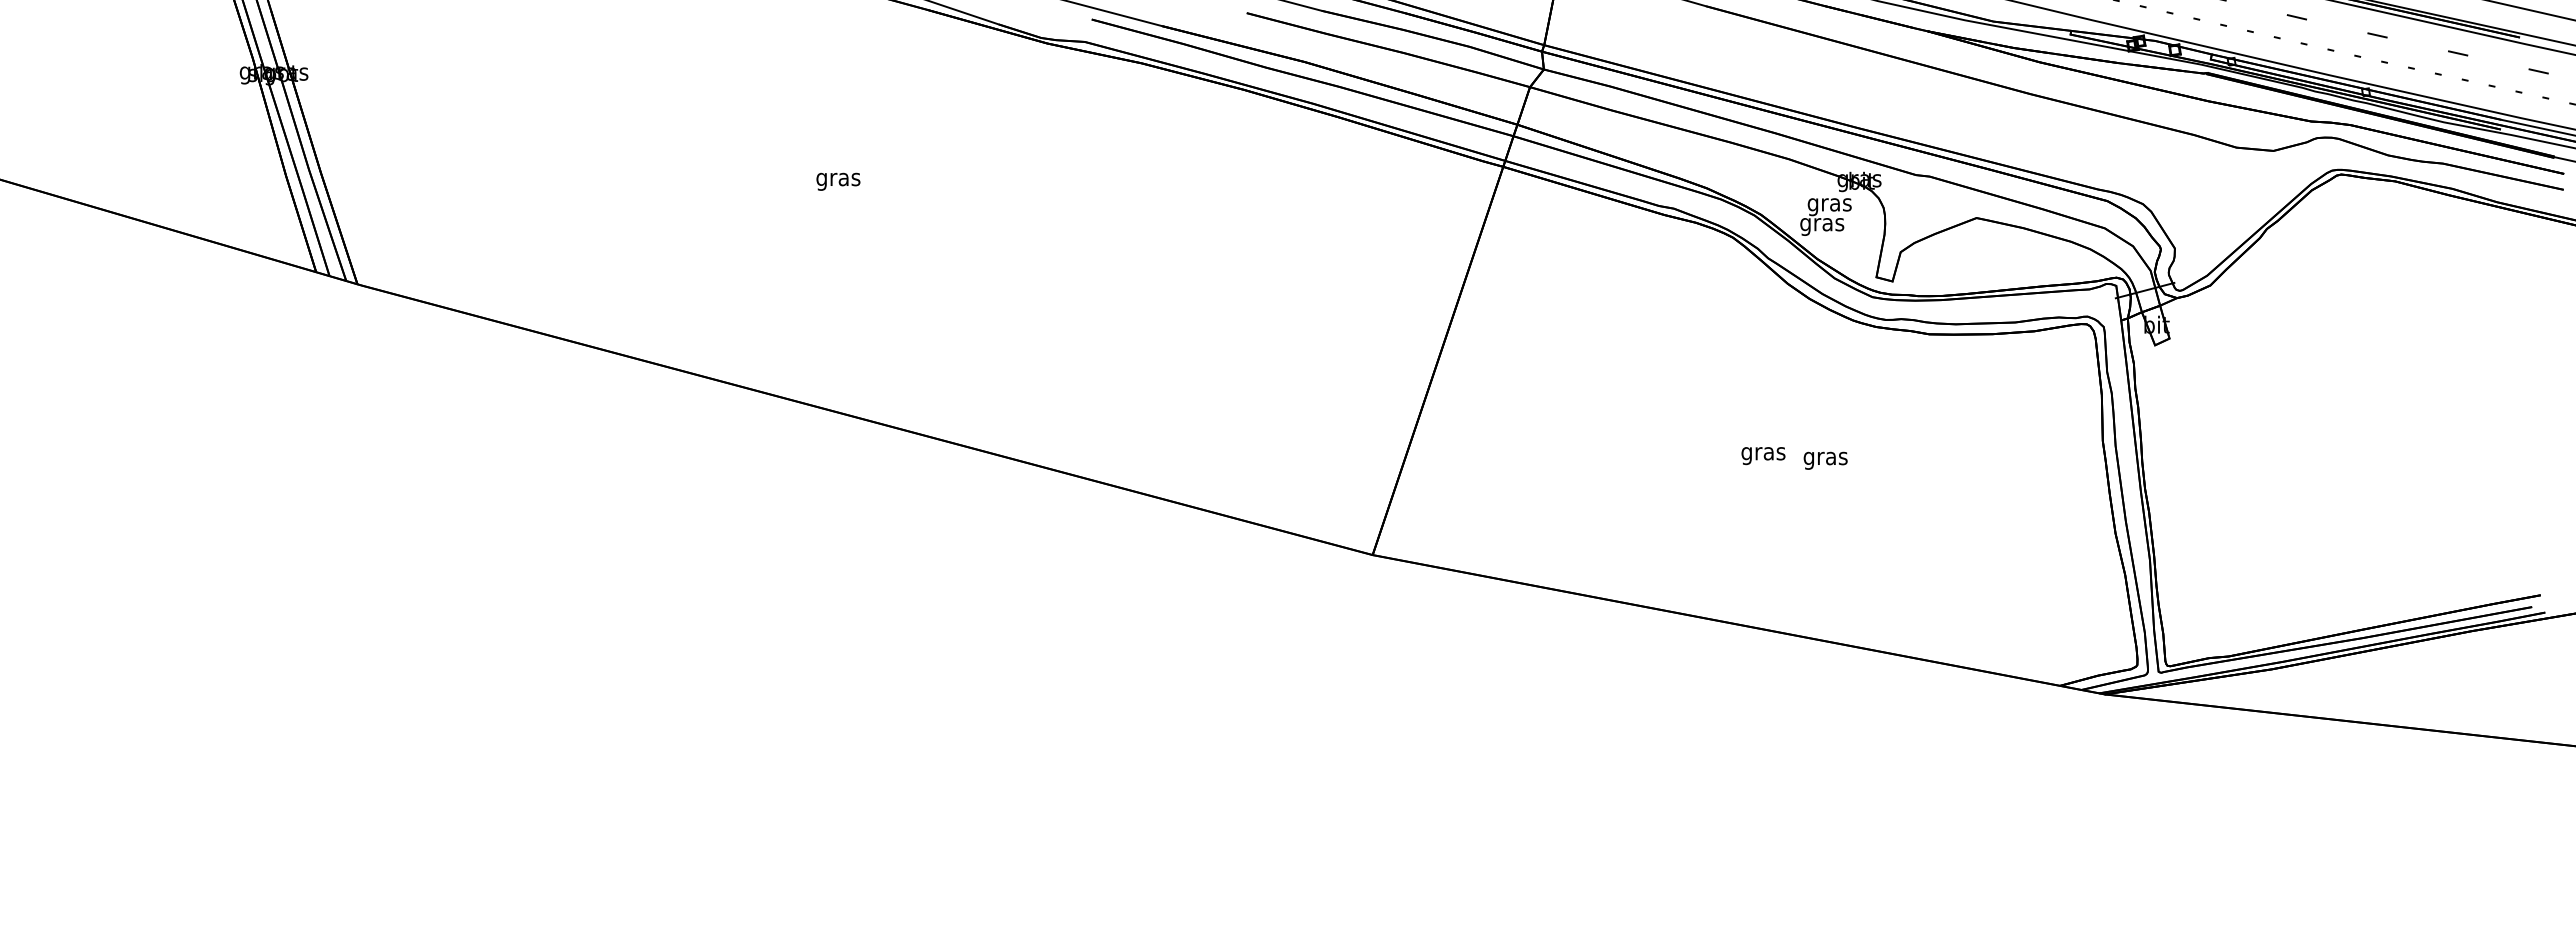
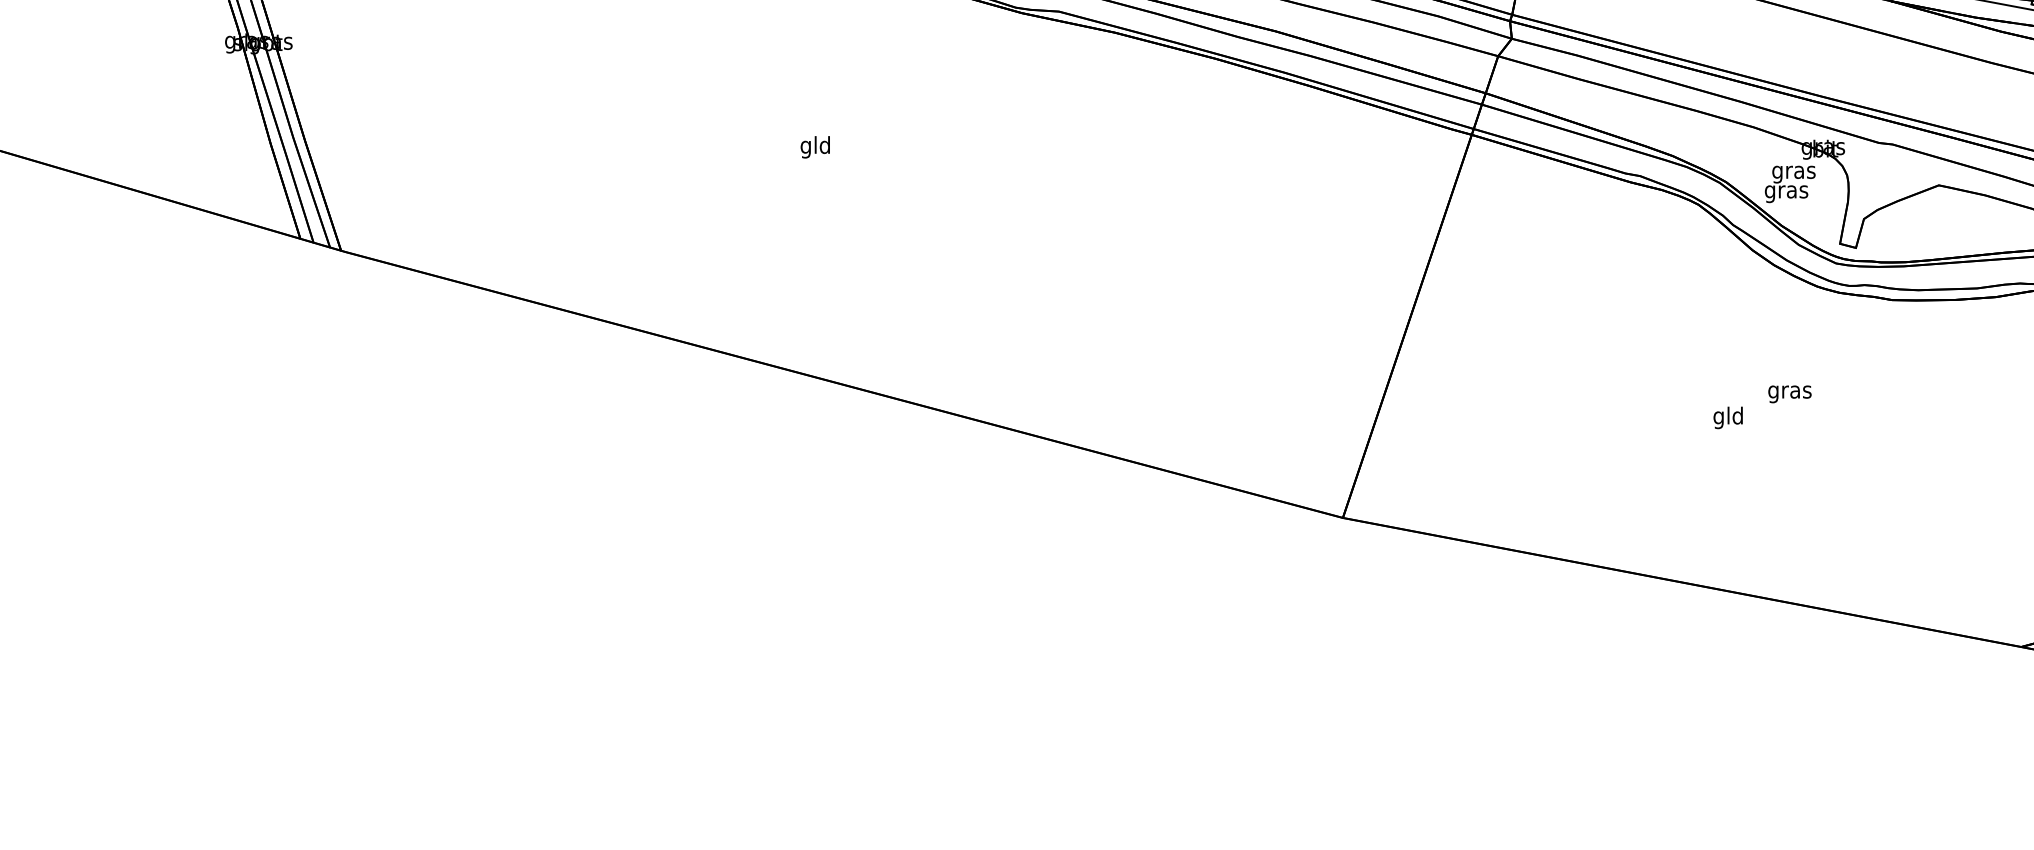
text: (838, 179) -> (815, 147), gras -> gld
text: (1763, 453) -> (1728, 417), gras -> gld
text: (1825, 460) -> (1789, 394), moved

